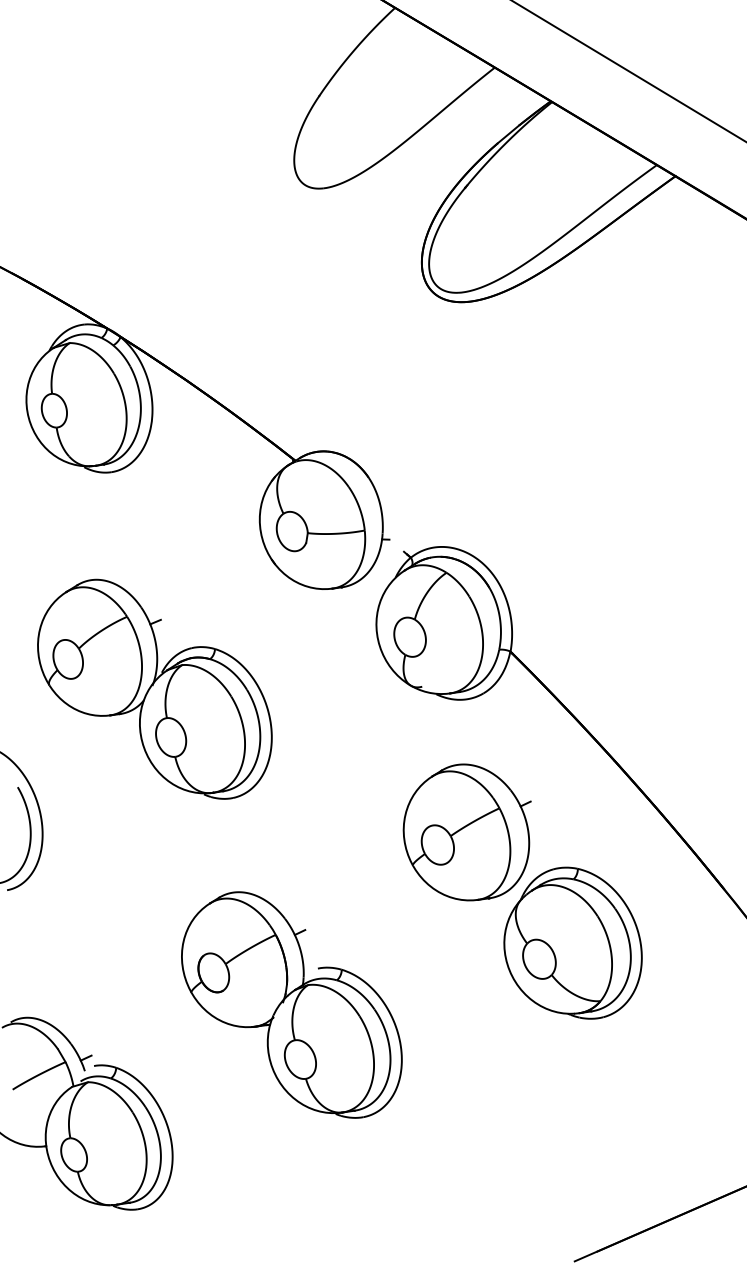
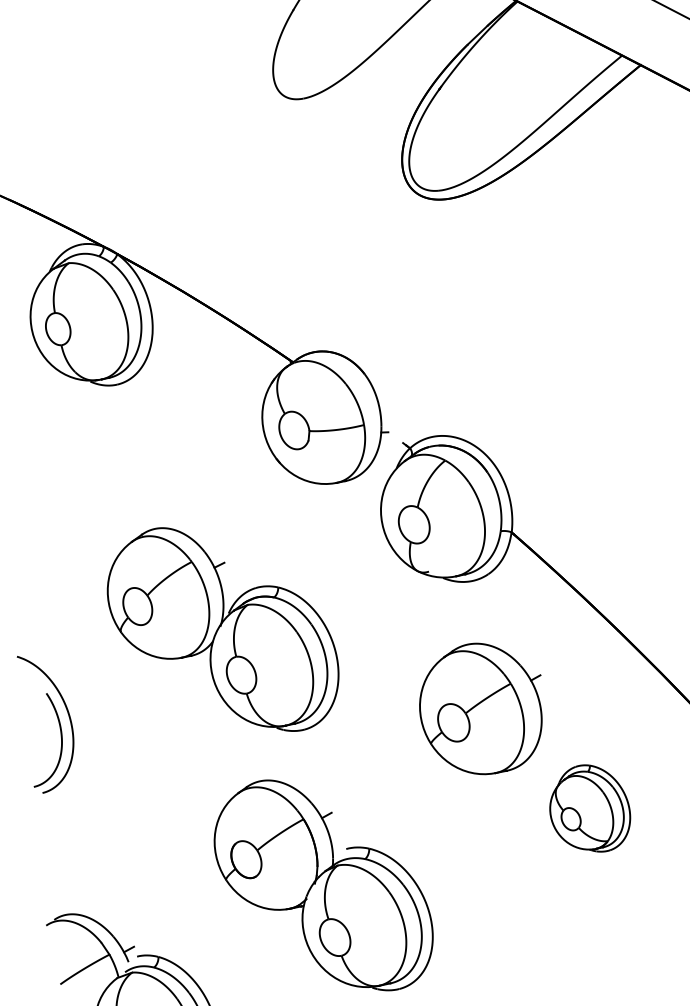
part: (154, 688) -> (222, 629), moved
part: (572, 942) -> (589, 808), size x0.6

